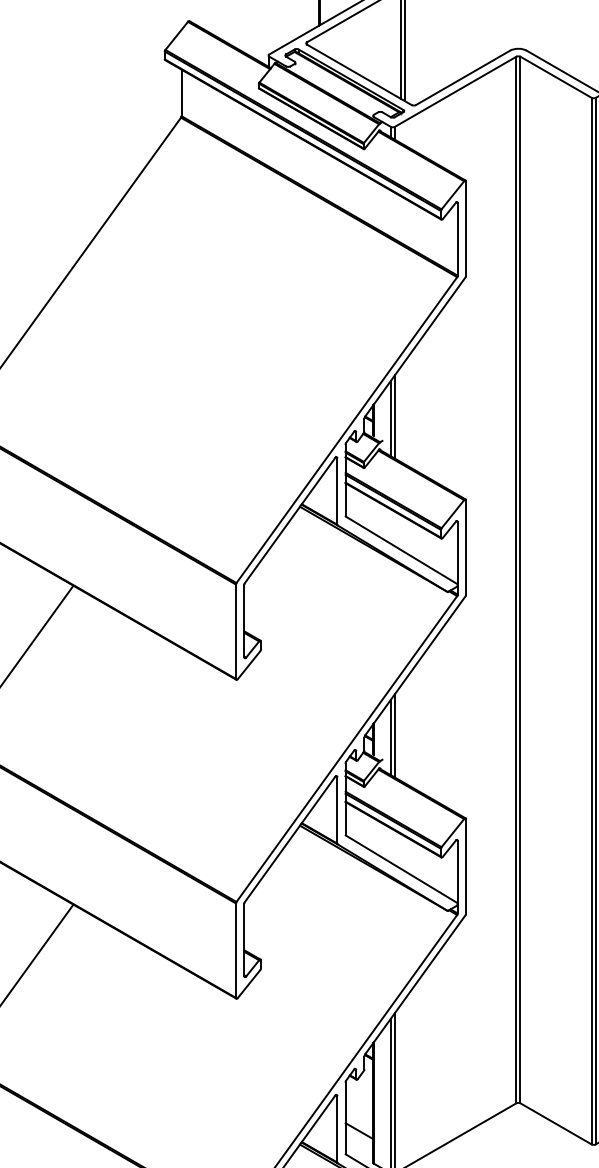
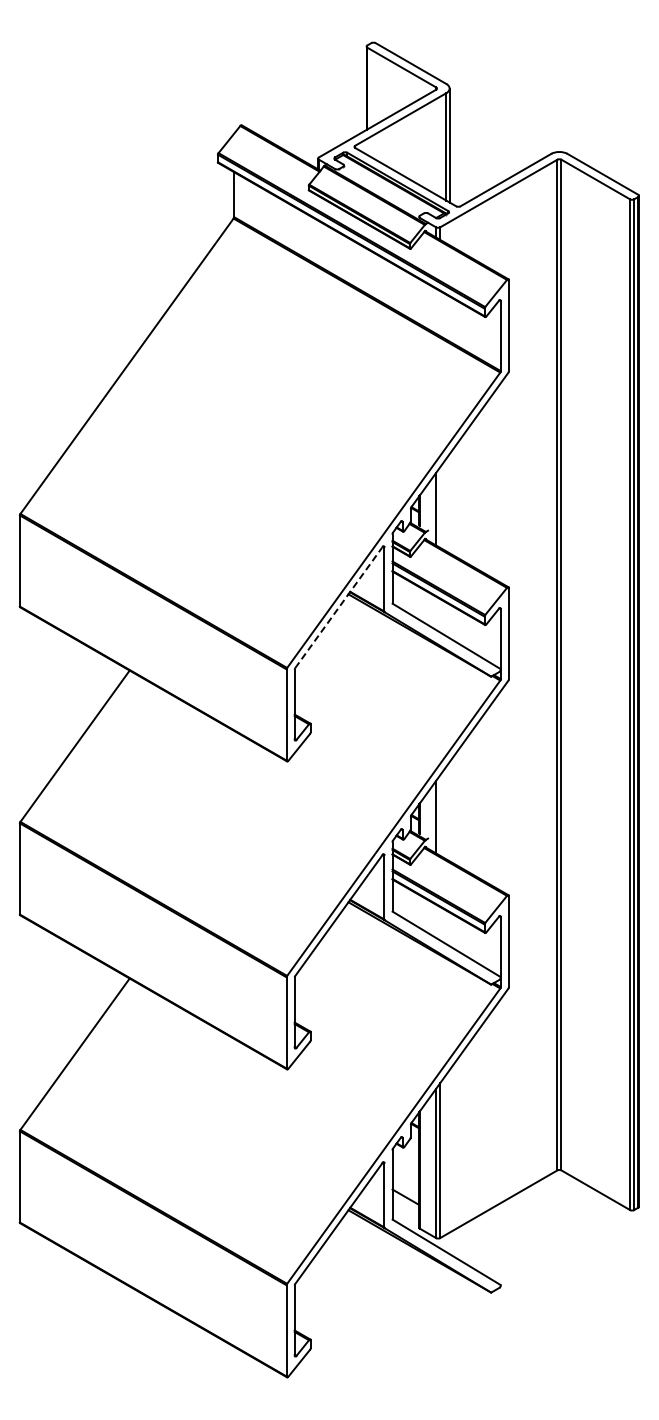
line: (395, 416) -> (440, 507), removed
line: (289, 520) -> (338, 607), solid -> dashed
line: (395, 735) -> (440, 815), removed

